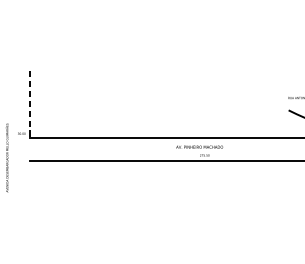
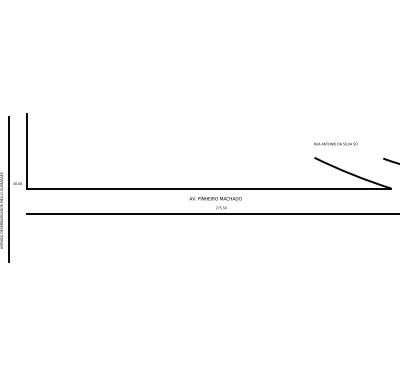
line: (29, 104) -> (26, 151), dashed -> solid
line: (13, 138) -> (8, 189), added

